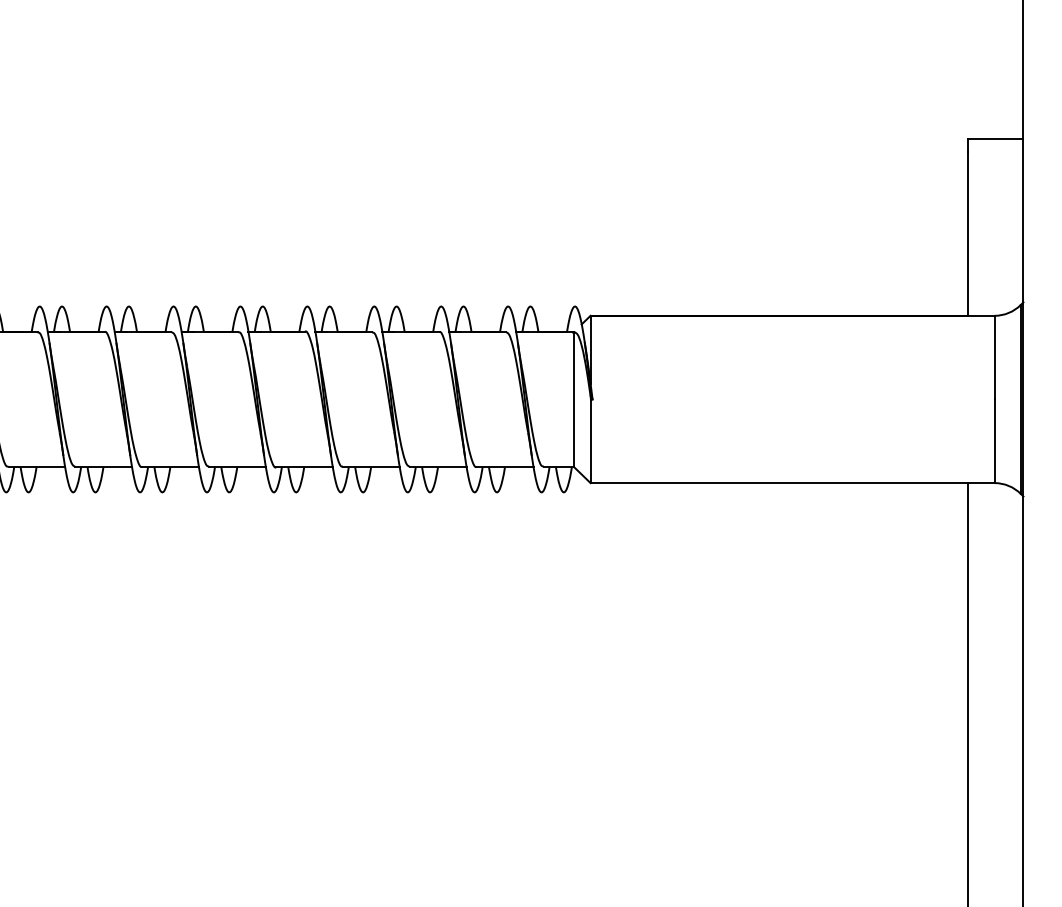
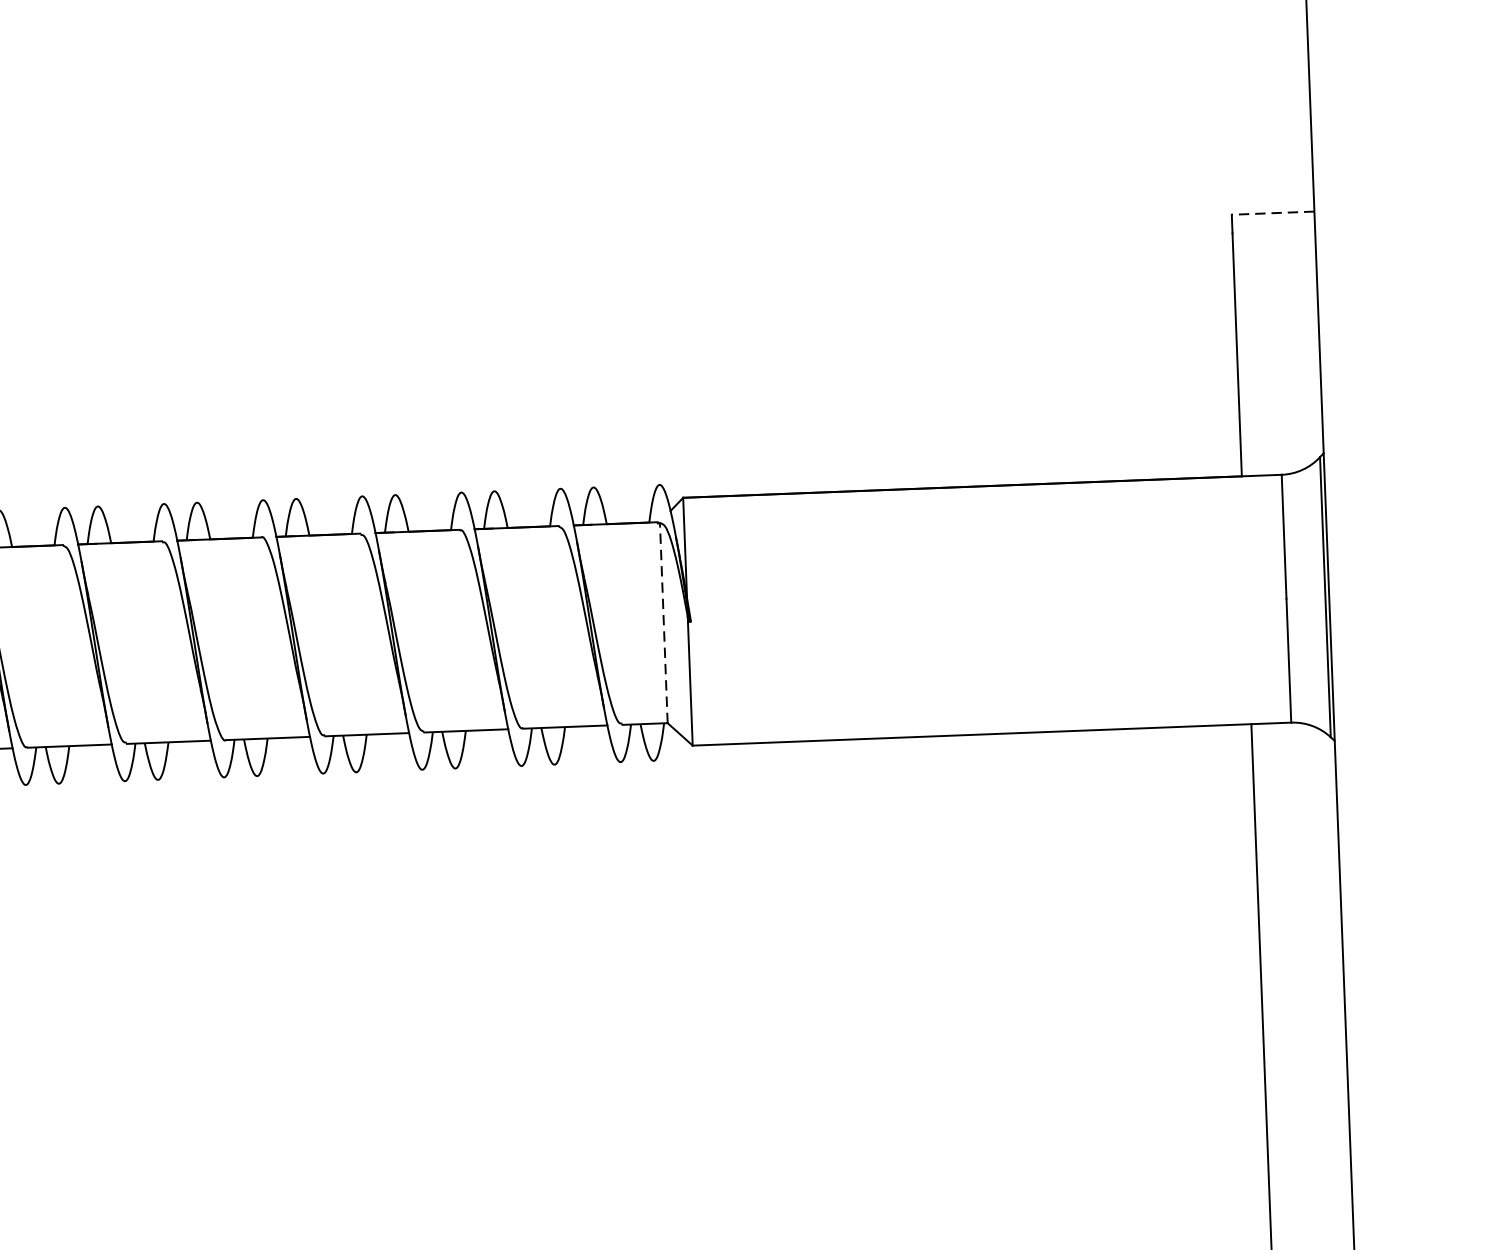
line: (995, 139) -> (1273, 213), solid -> dashed
line: (574, 399) -> (664, 622), solid -> dashed

